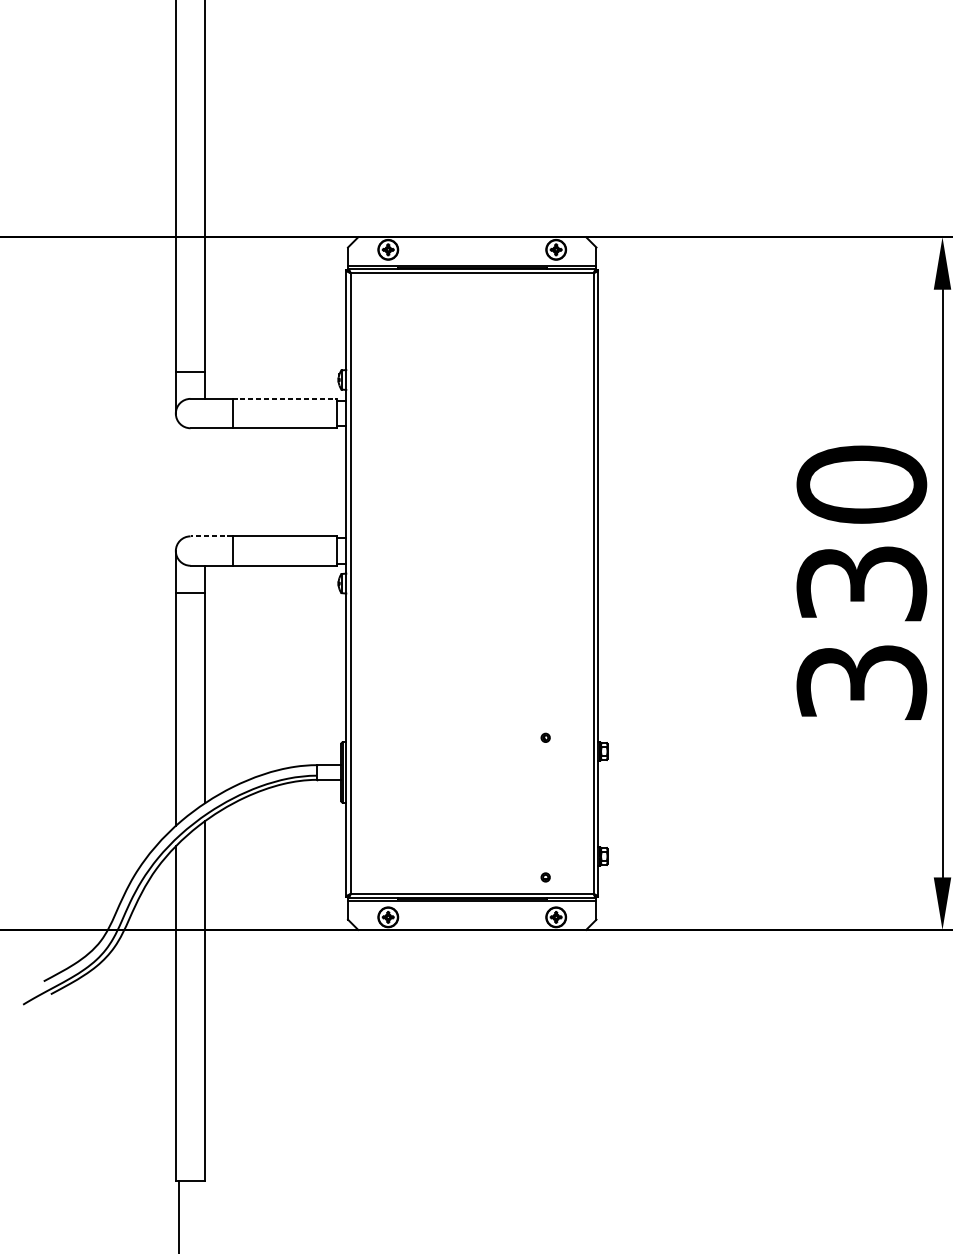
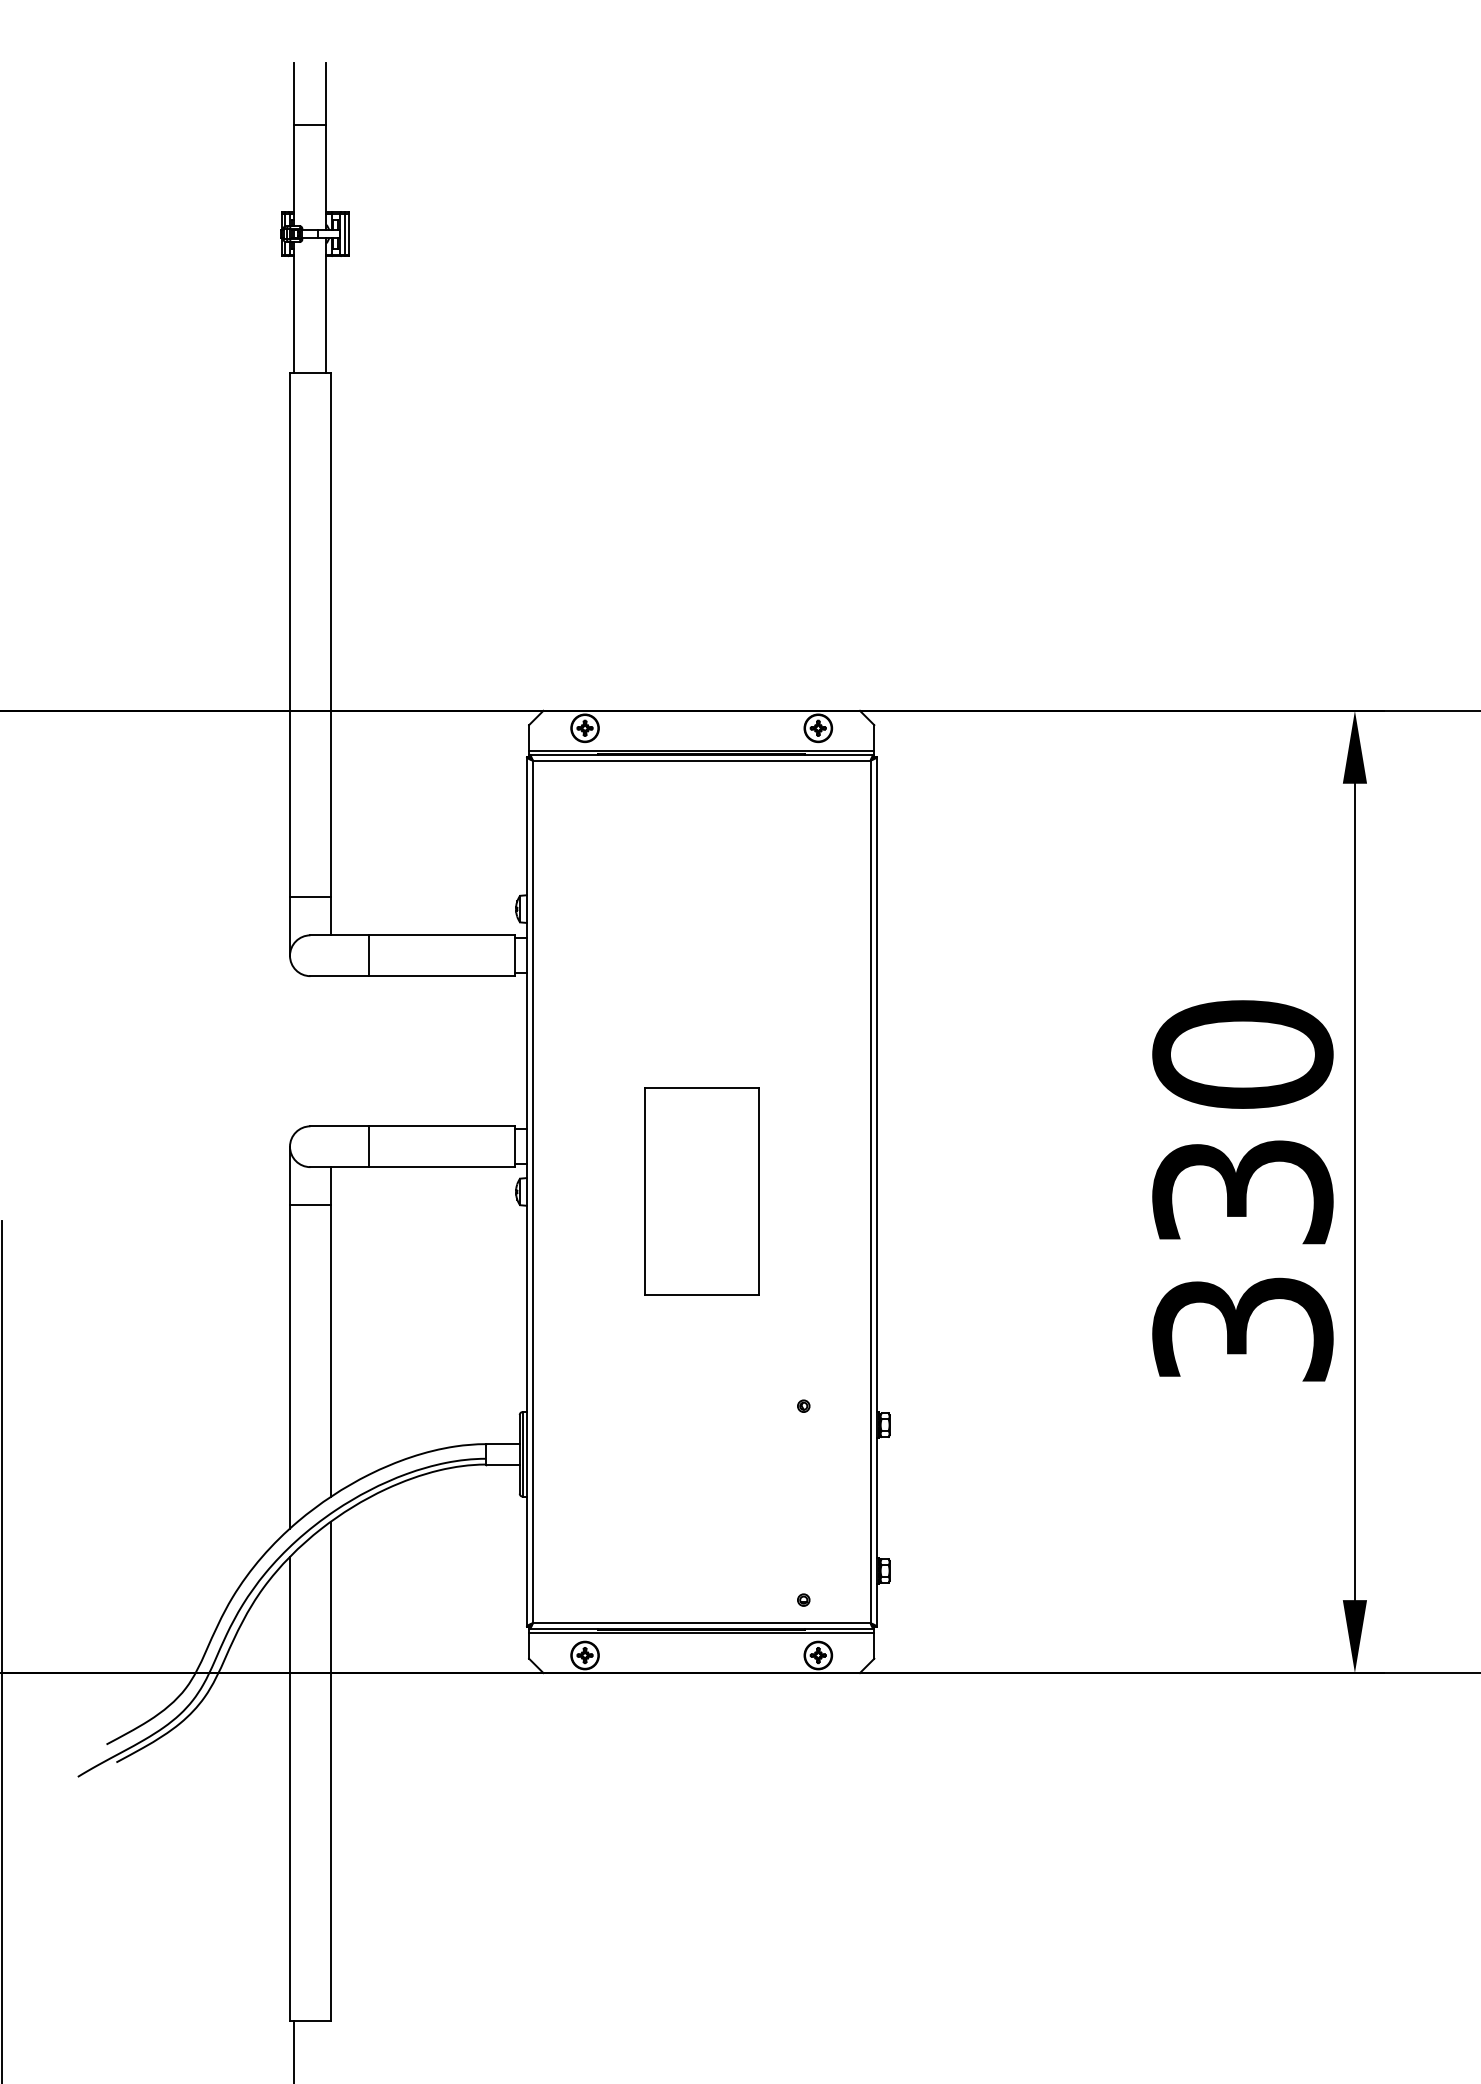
line: (284, 398) -> (441, 935), dashed -> solid
line: (211, 536) -> (339, 1126), dashed -> solid
part: (472, 583) -> (701, 1191), added

